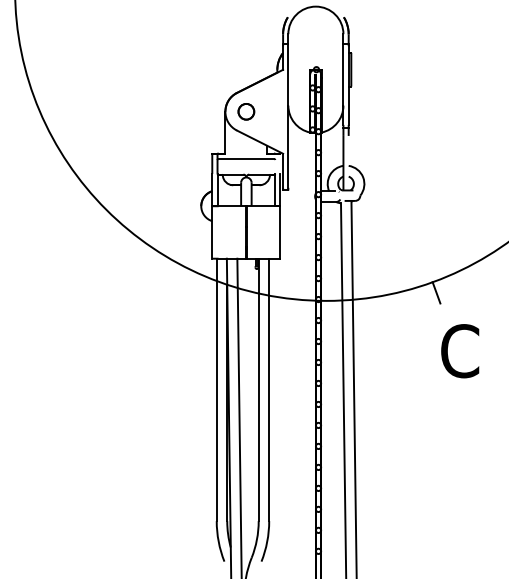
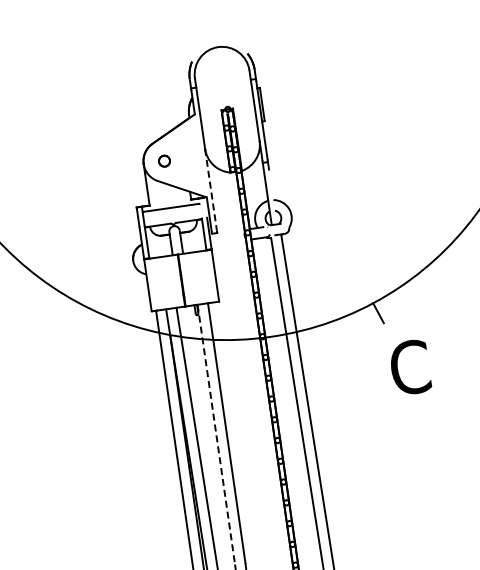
part: (246, 111) -> (164, 160), size x0.7
line: (288, 147) -> (211, 190), solid -> dashed
line: (258, 390) -> (216, 435), solid -> dashed

